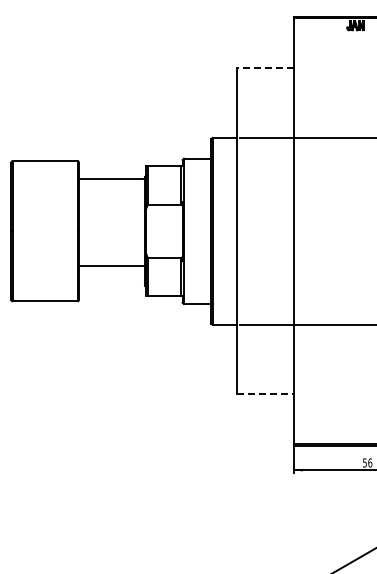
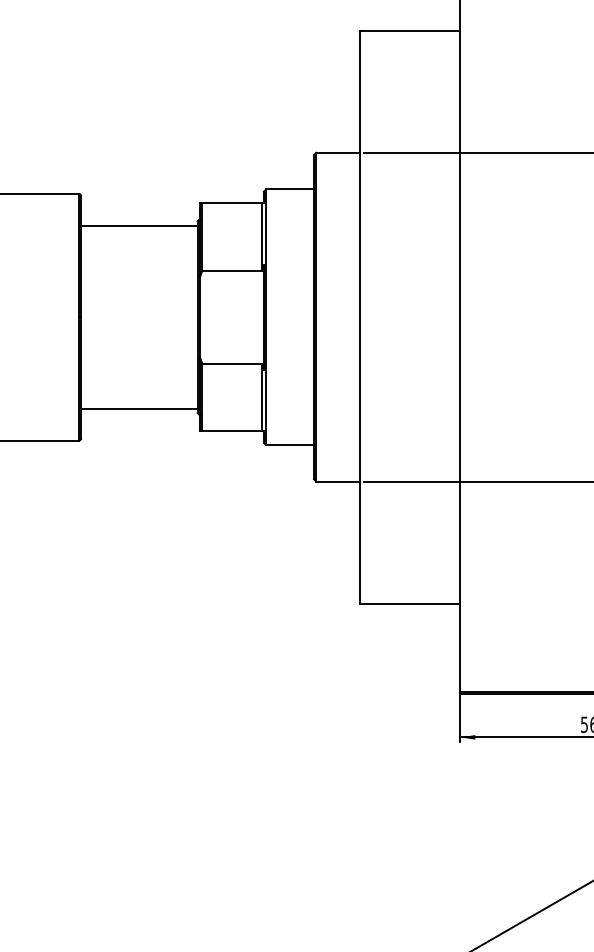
line: (265, 68) -> (409, 30), dashed -> solid
line: (111, 266) -> (138, 408), moved
line: (265, 394) -> (409, 604), dashed -> solid

